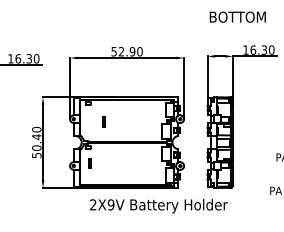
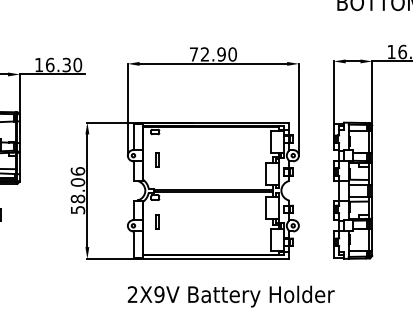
text: (113, 51) -> (192, 54), 52.90 -> 72.90
part: (103, 121) -> (157, 159), moved
text: (36, 138) -> (77, 184), 50.40 -> 58.06
text: (158, 206) -> (230, 297), moved

